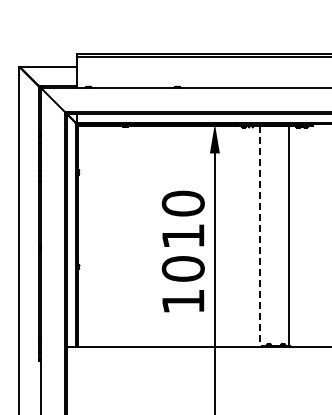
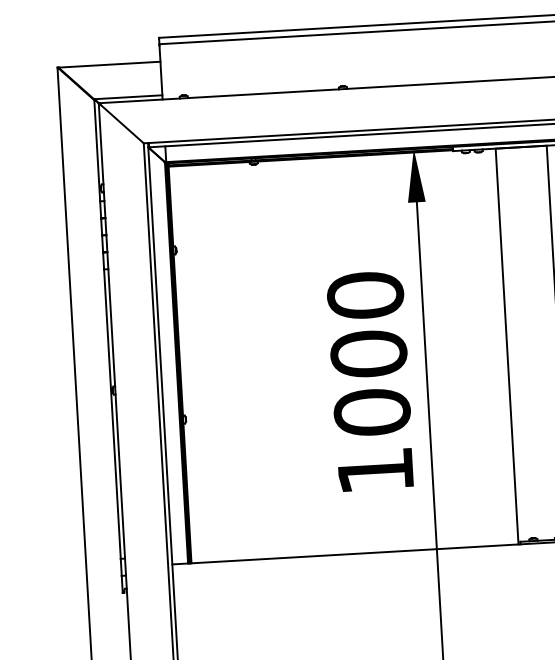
text: (182, 236) -> (367, 354), 1010 -> 1000
line: (260, 237) -> (507, 348), dashed -> solid

